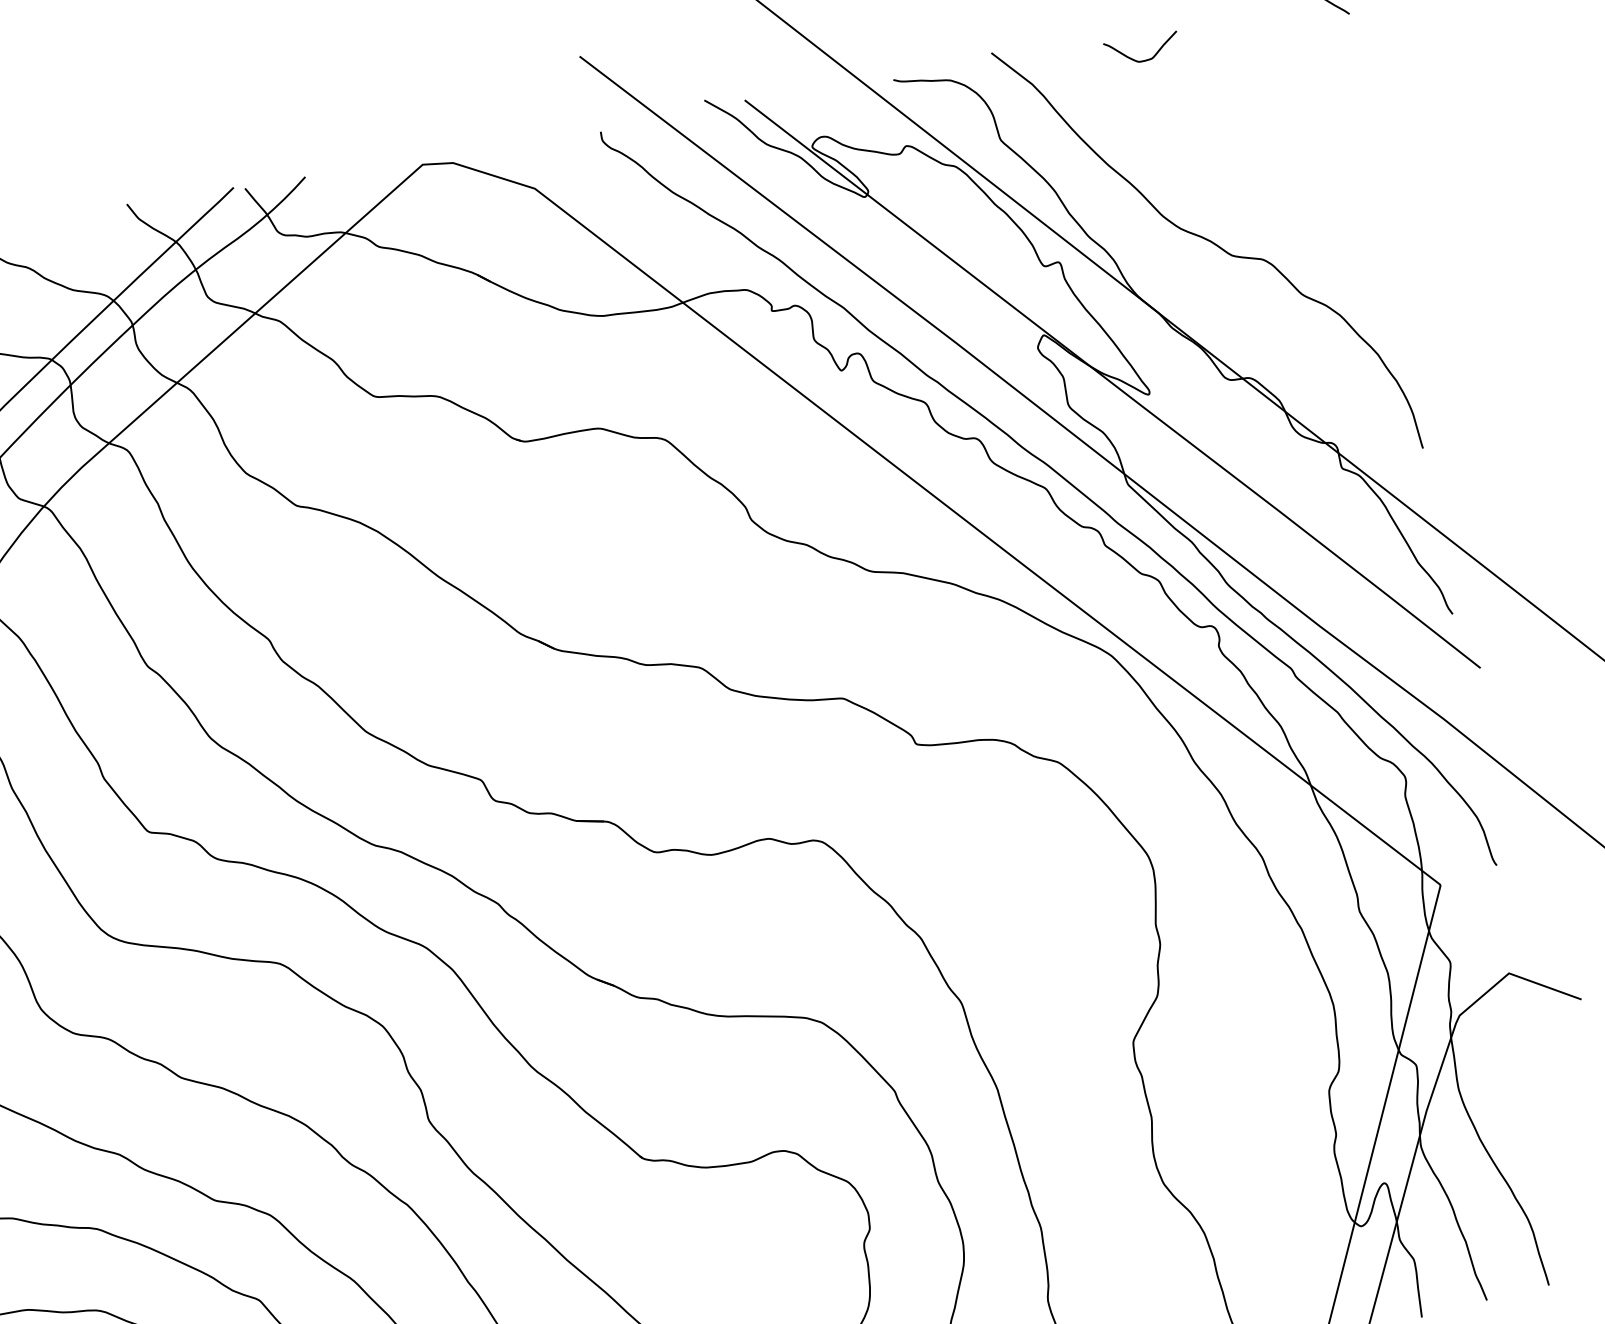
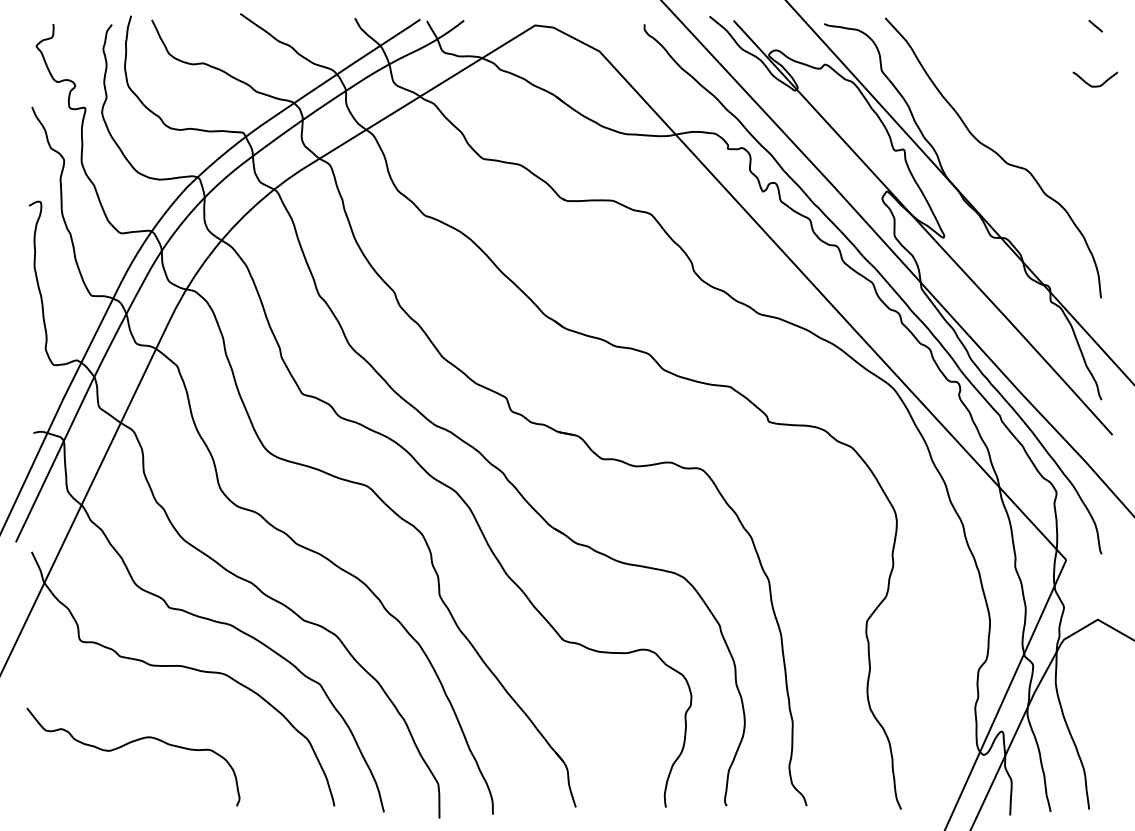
curve: (1143, 59) -> (1095, 85), moved

